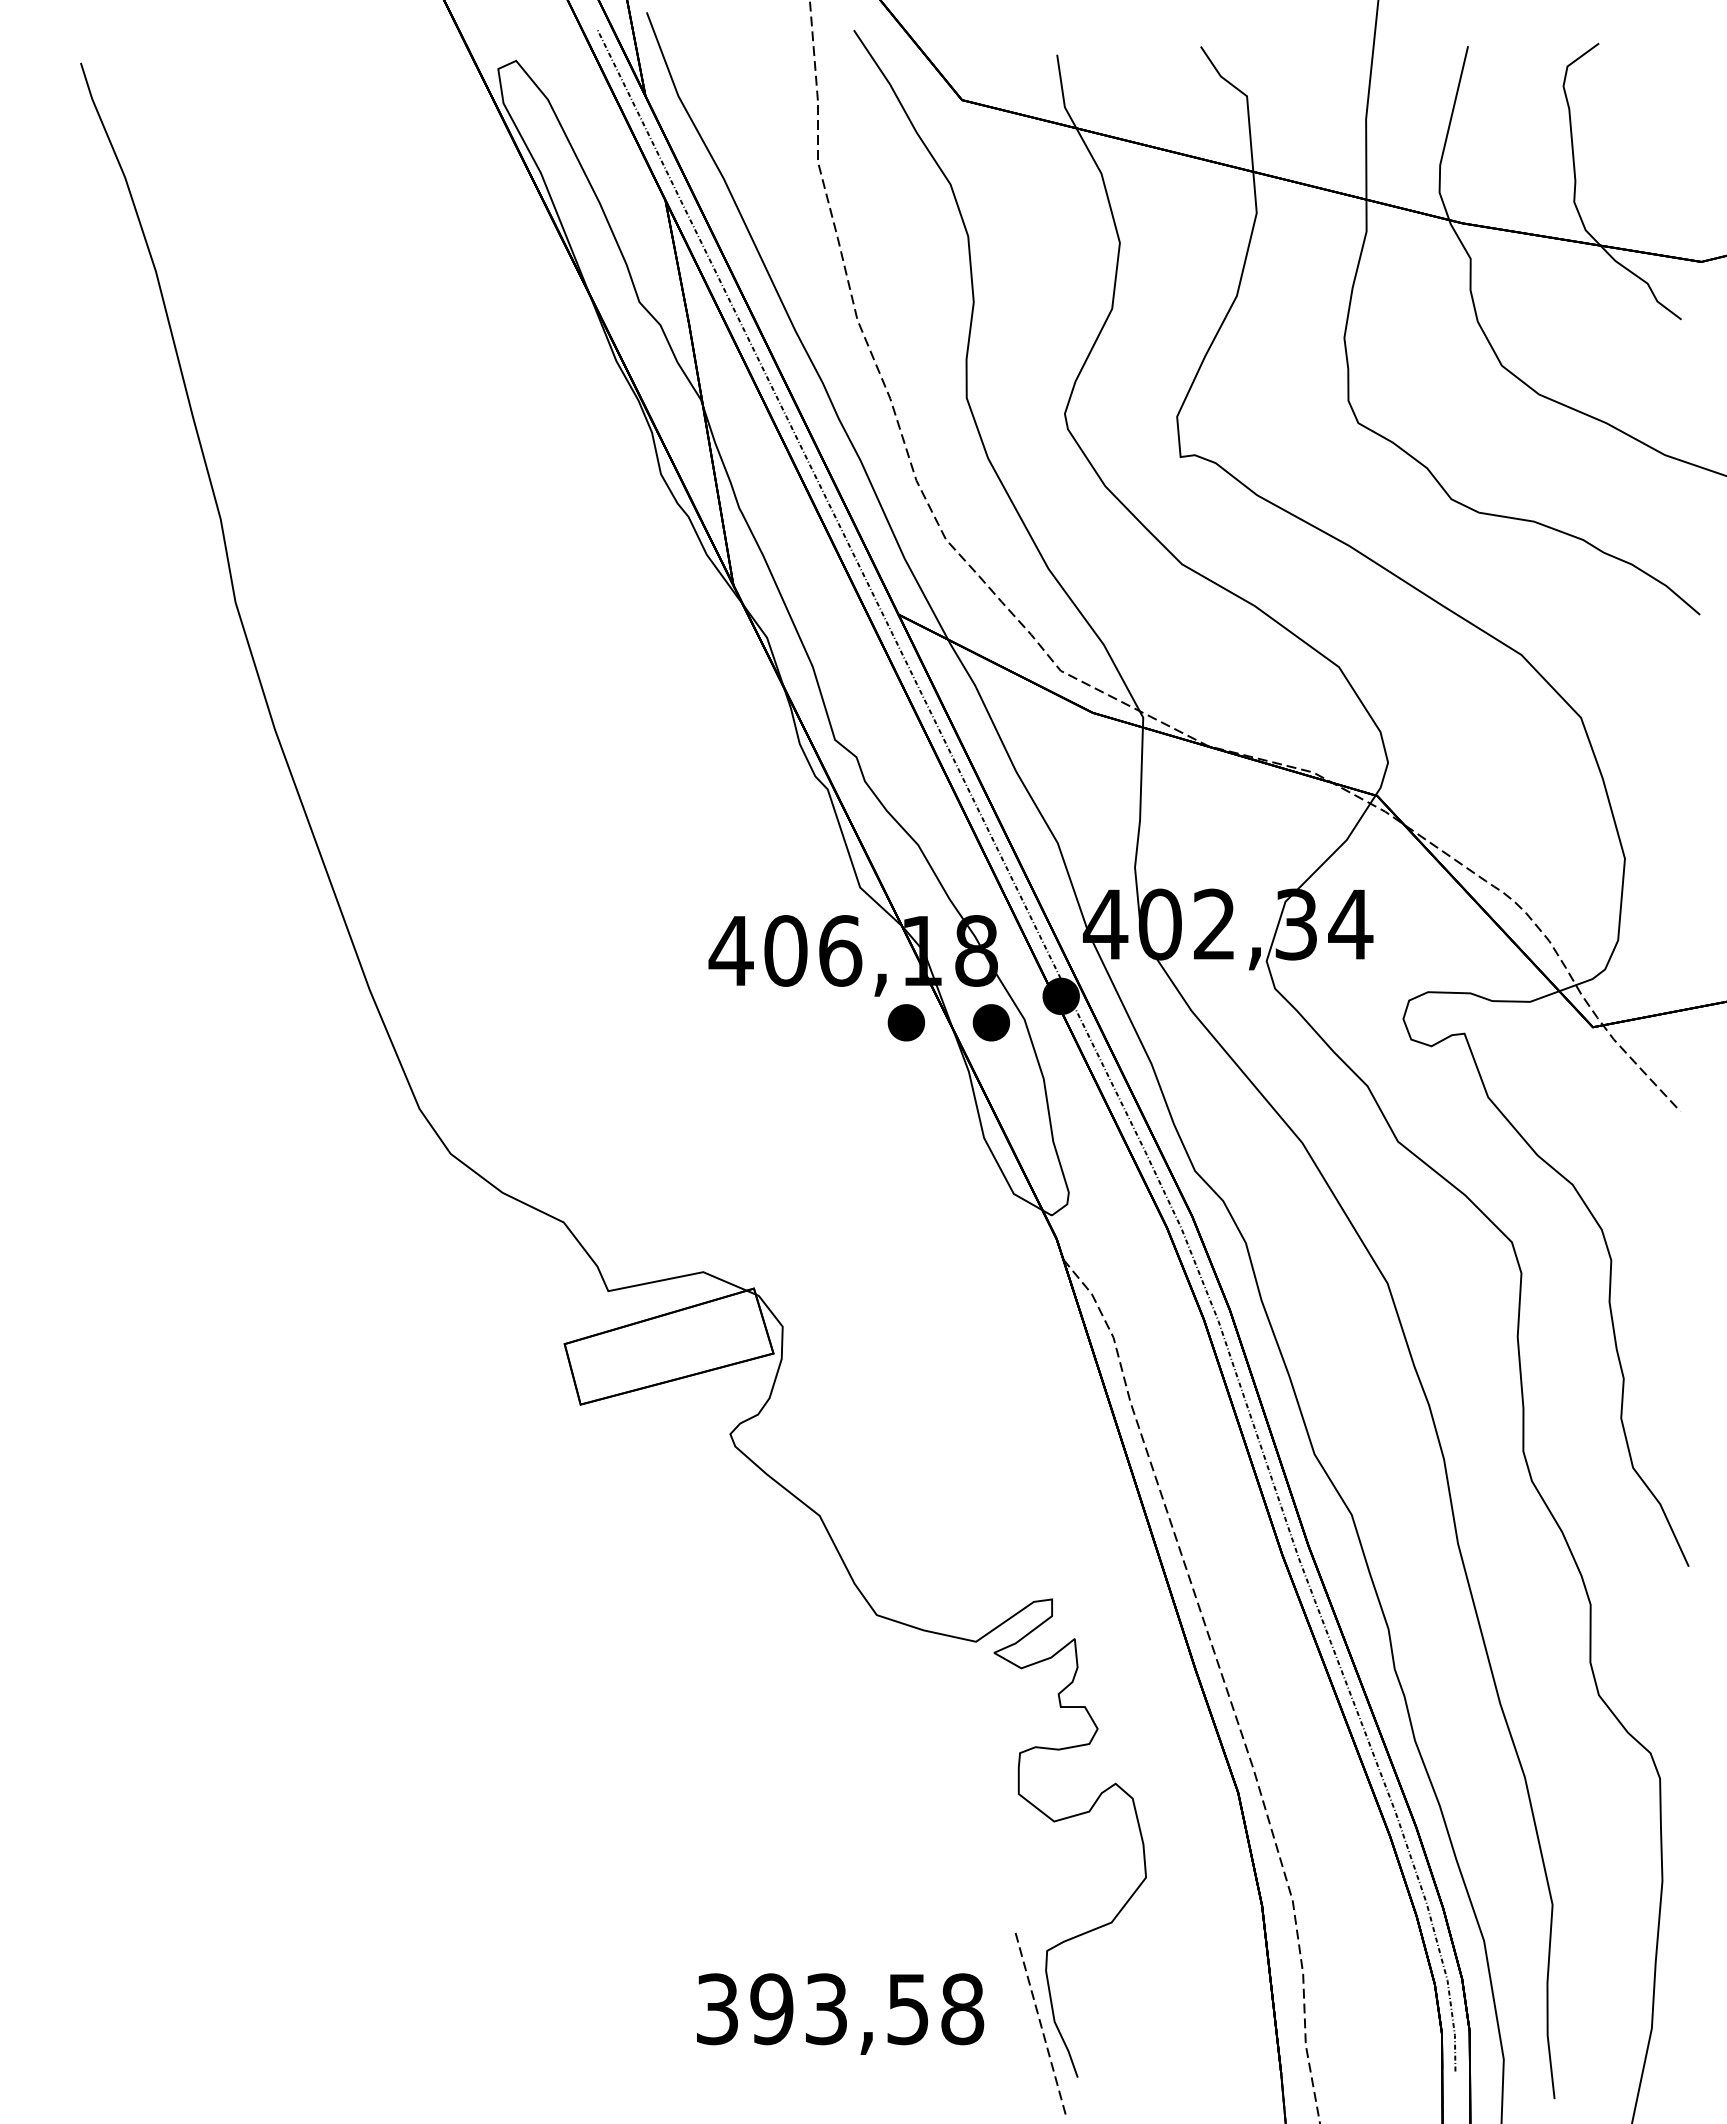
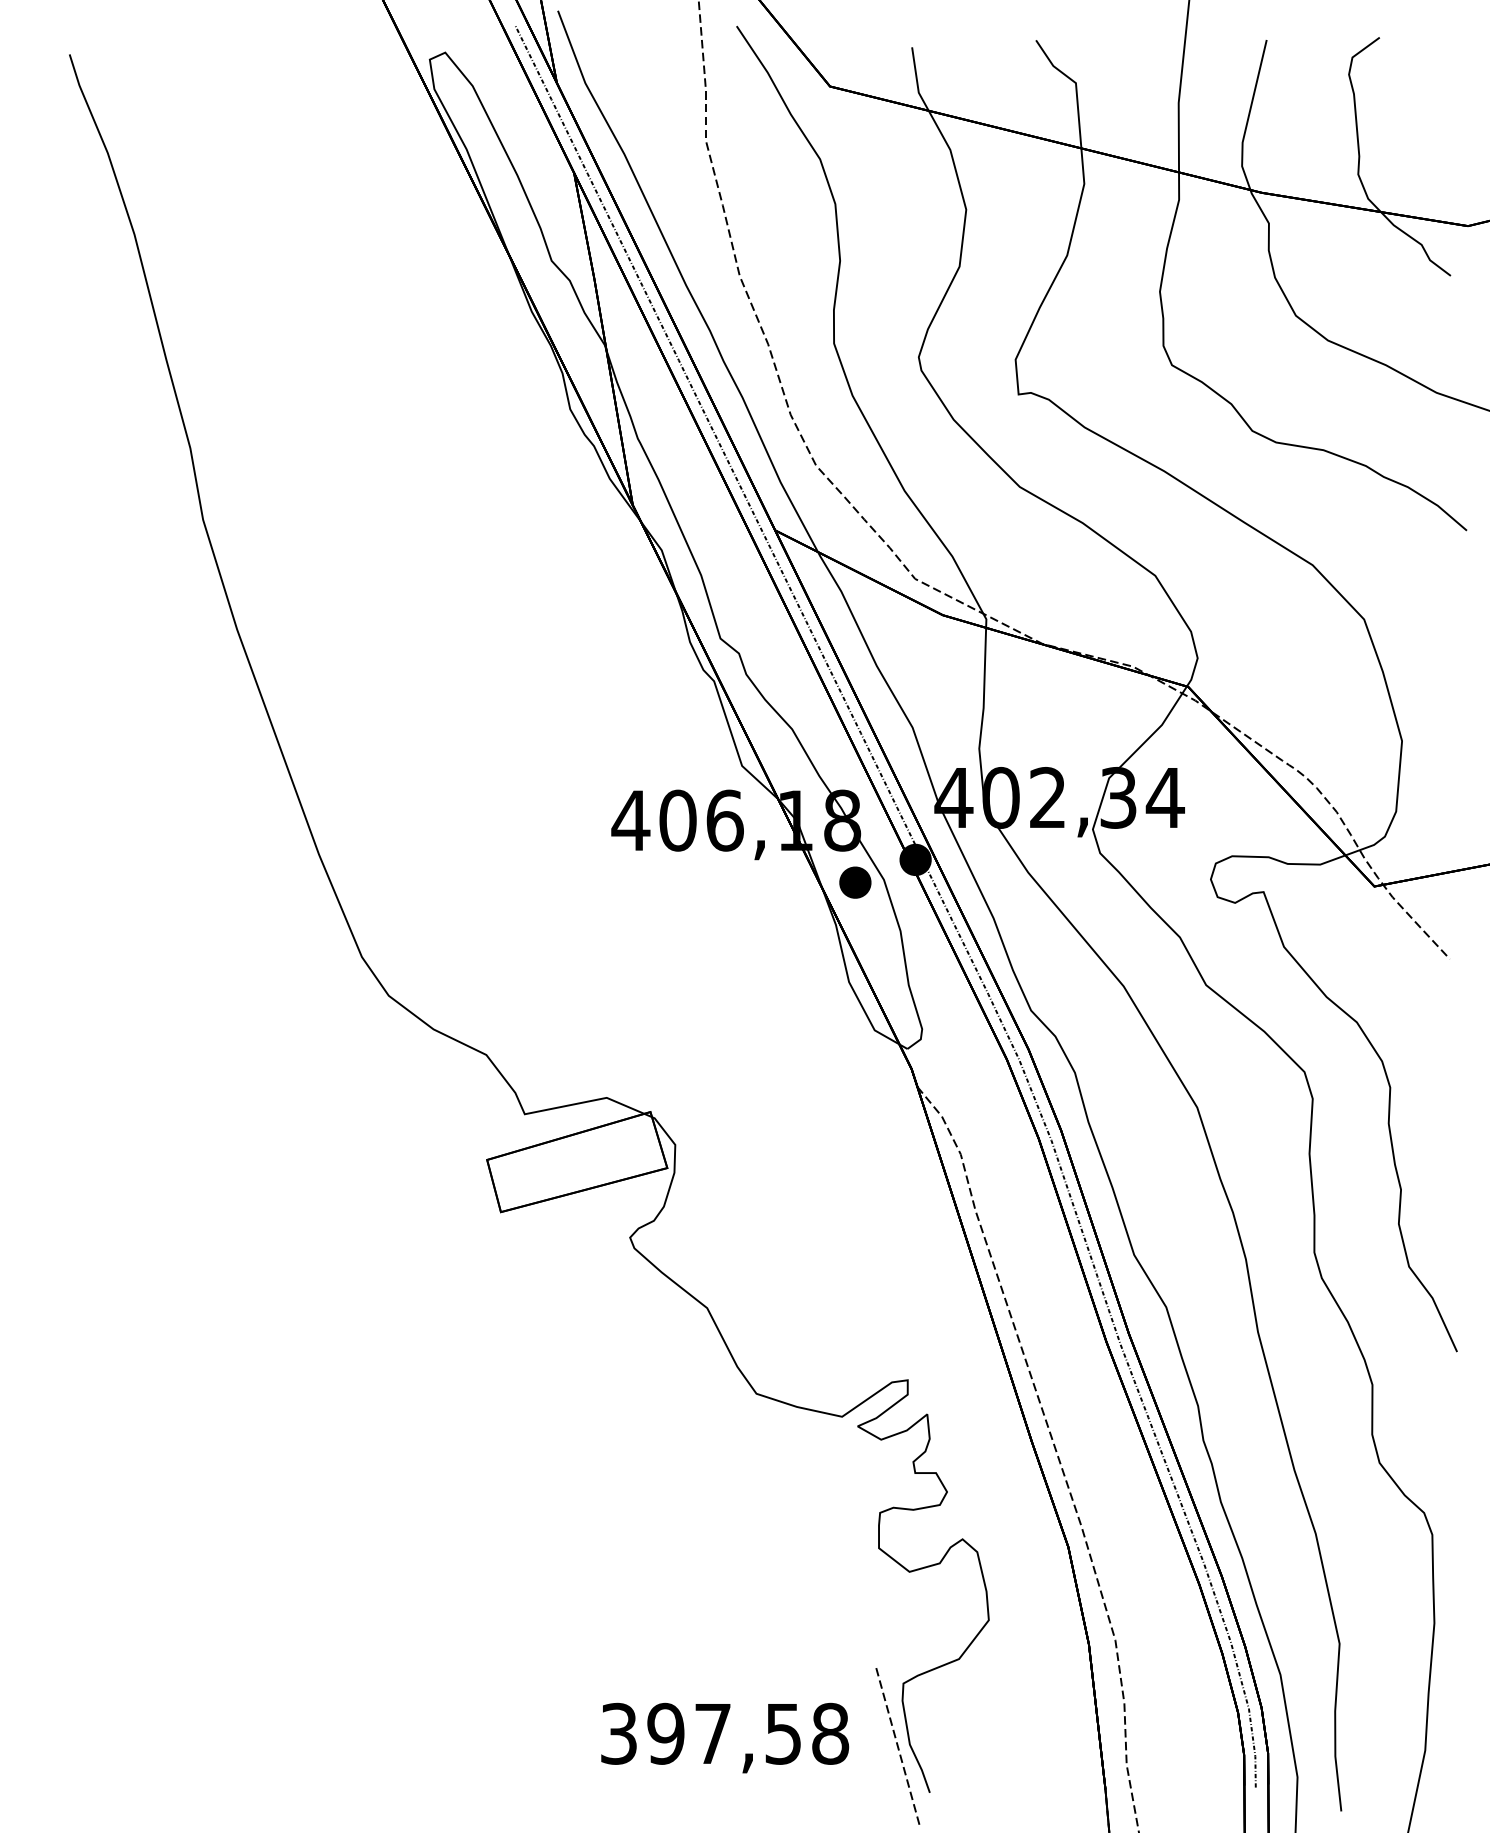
part: (905, 1022) -> (781, 882), removed
text: (826, 2009) -> (713, 1734), 393,58 -> 397,58

